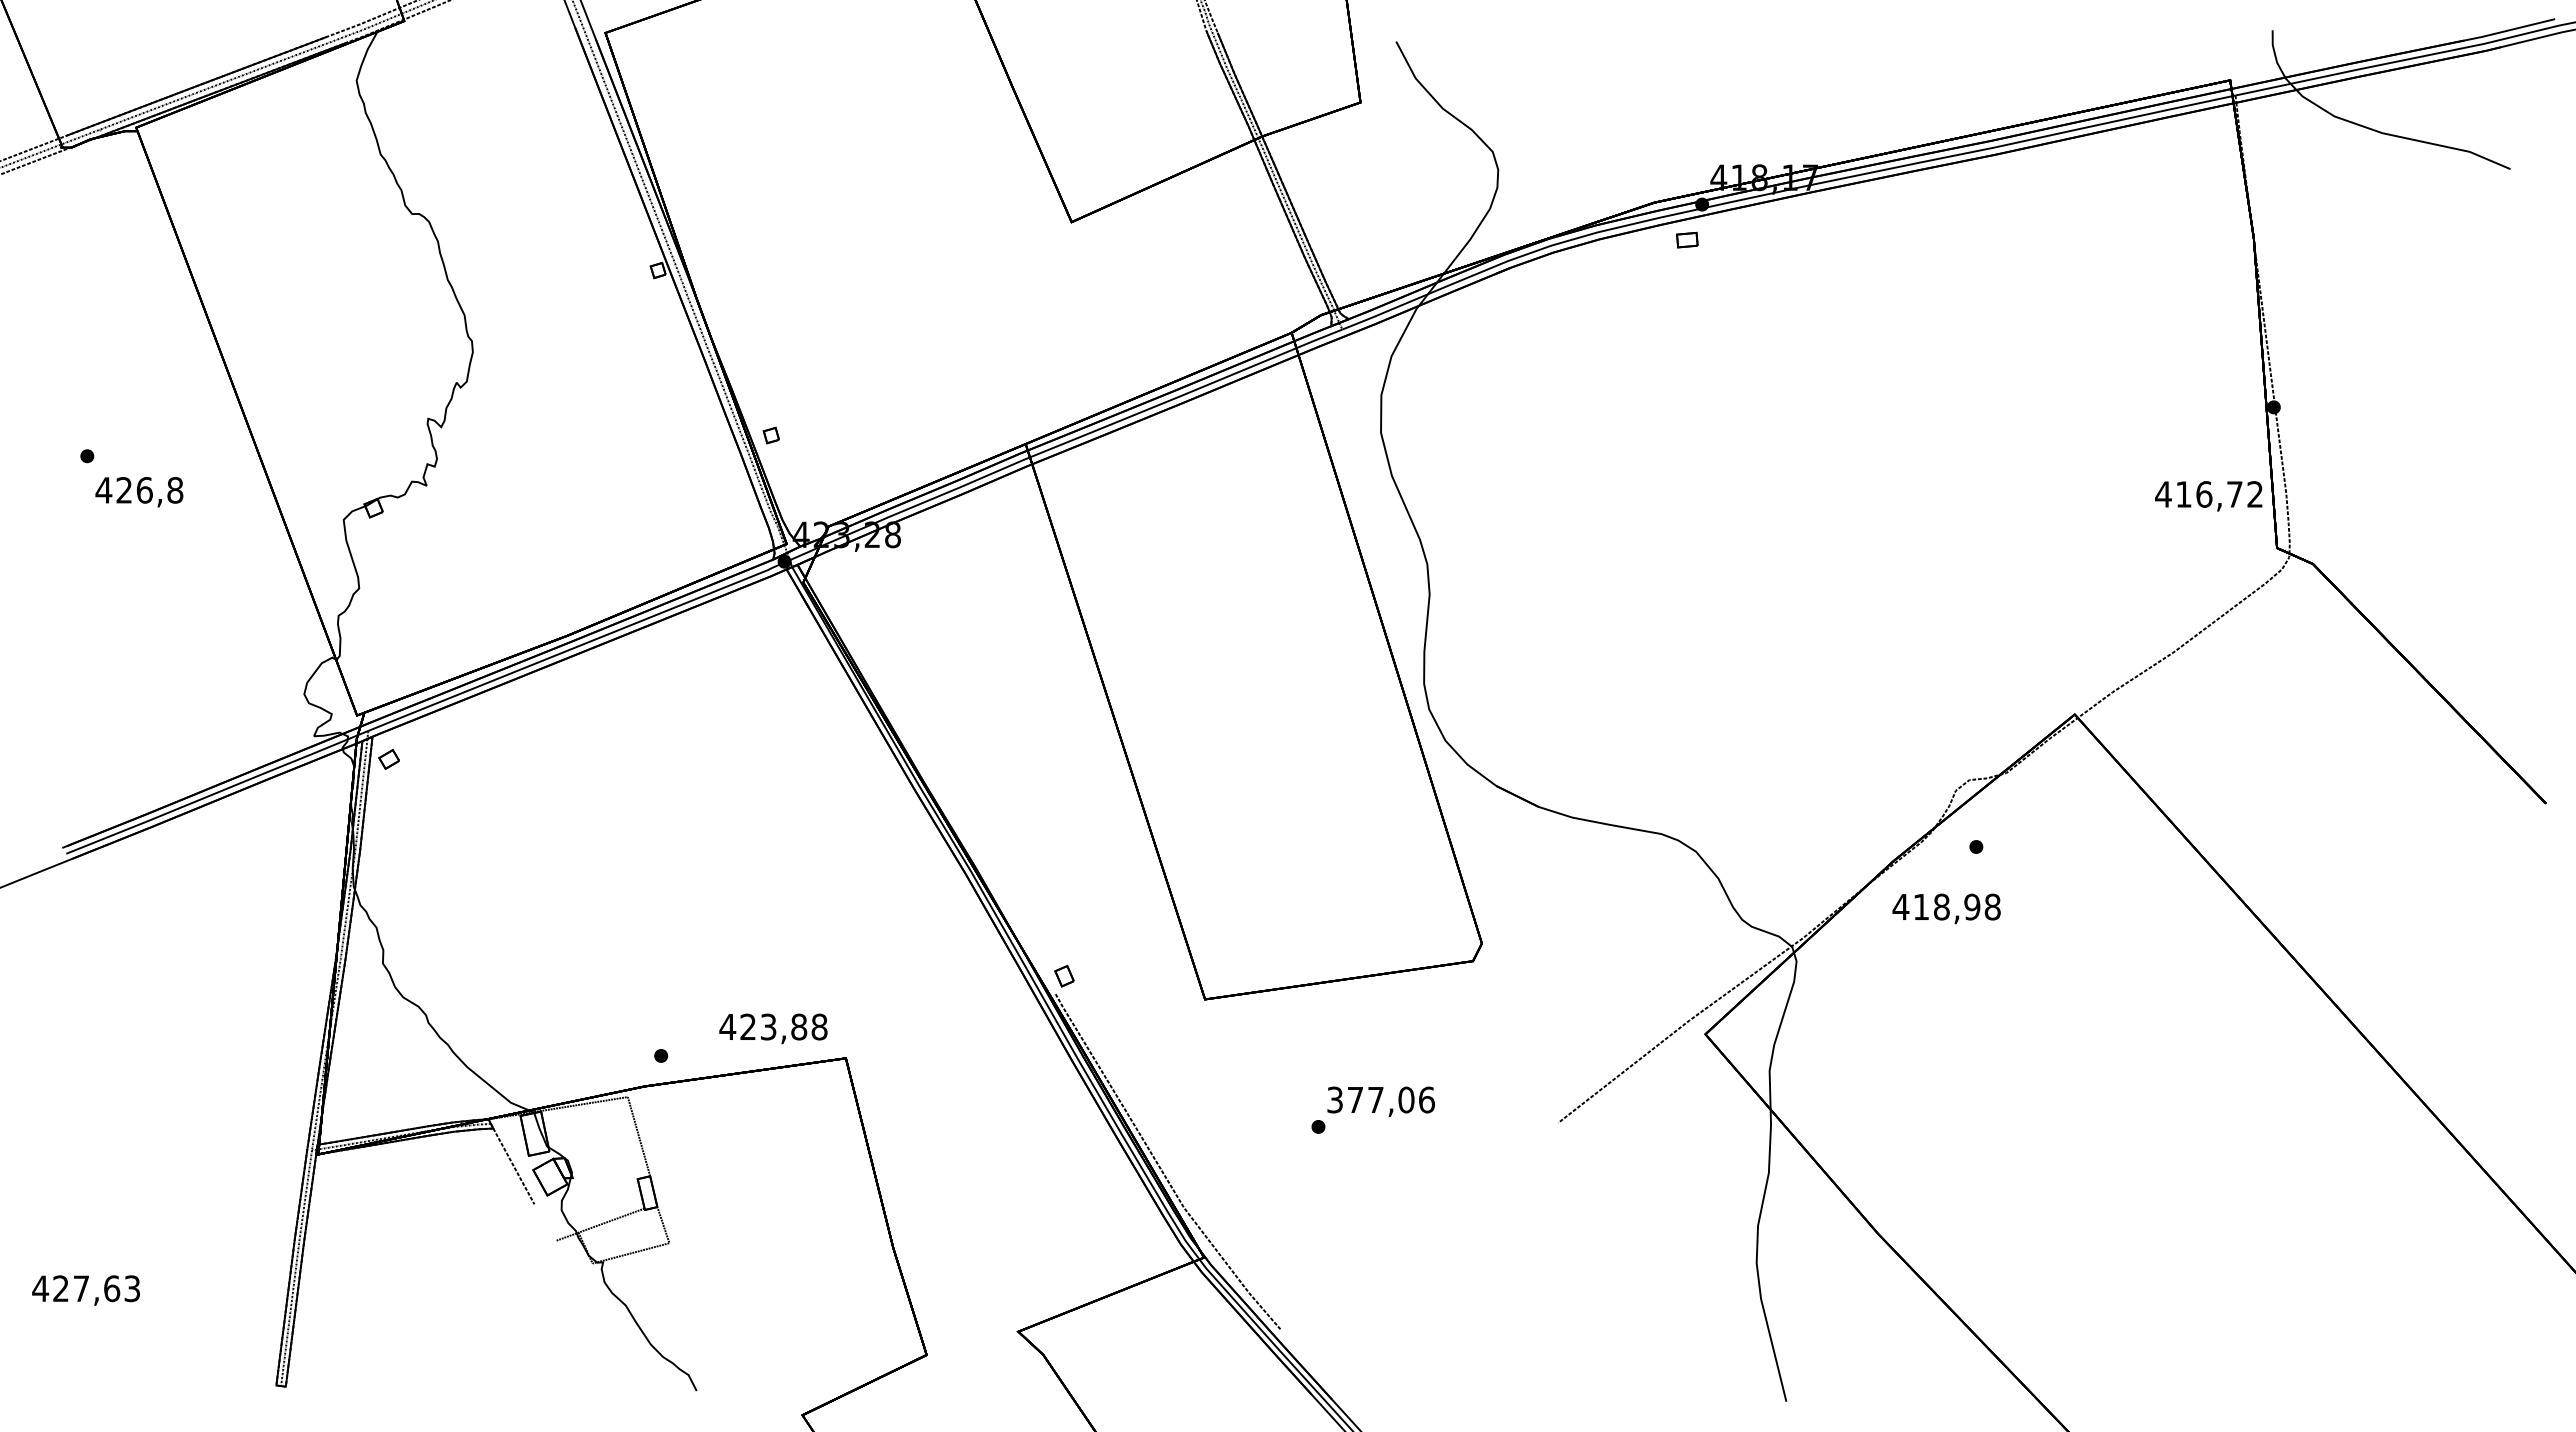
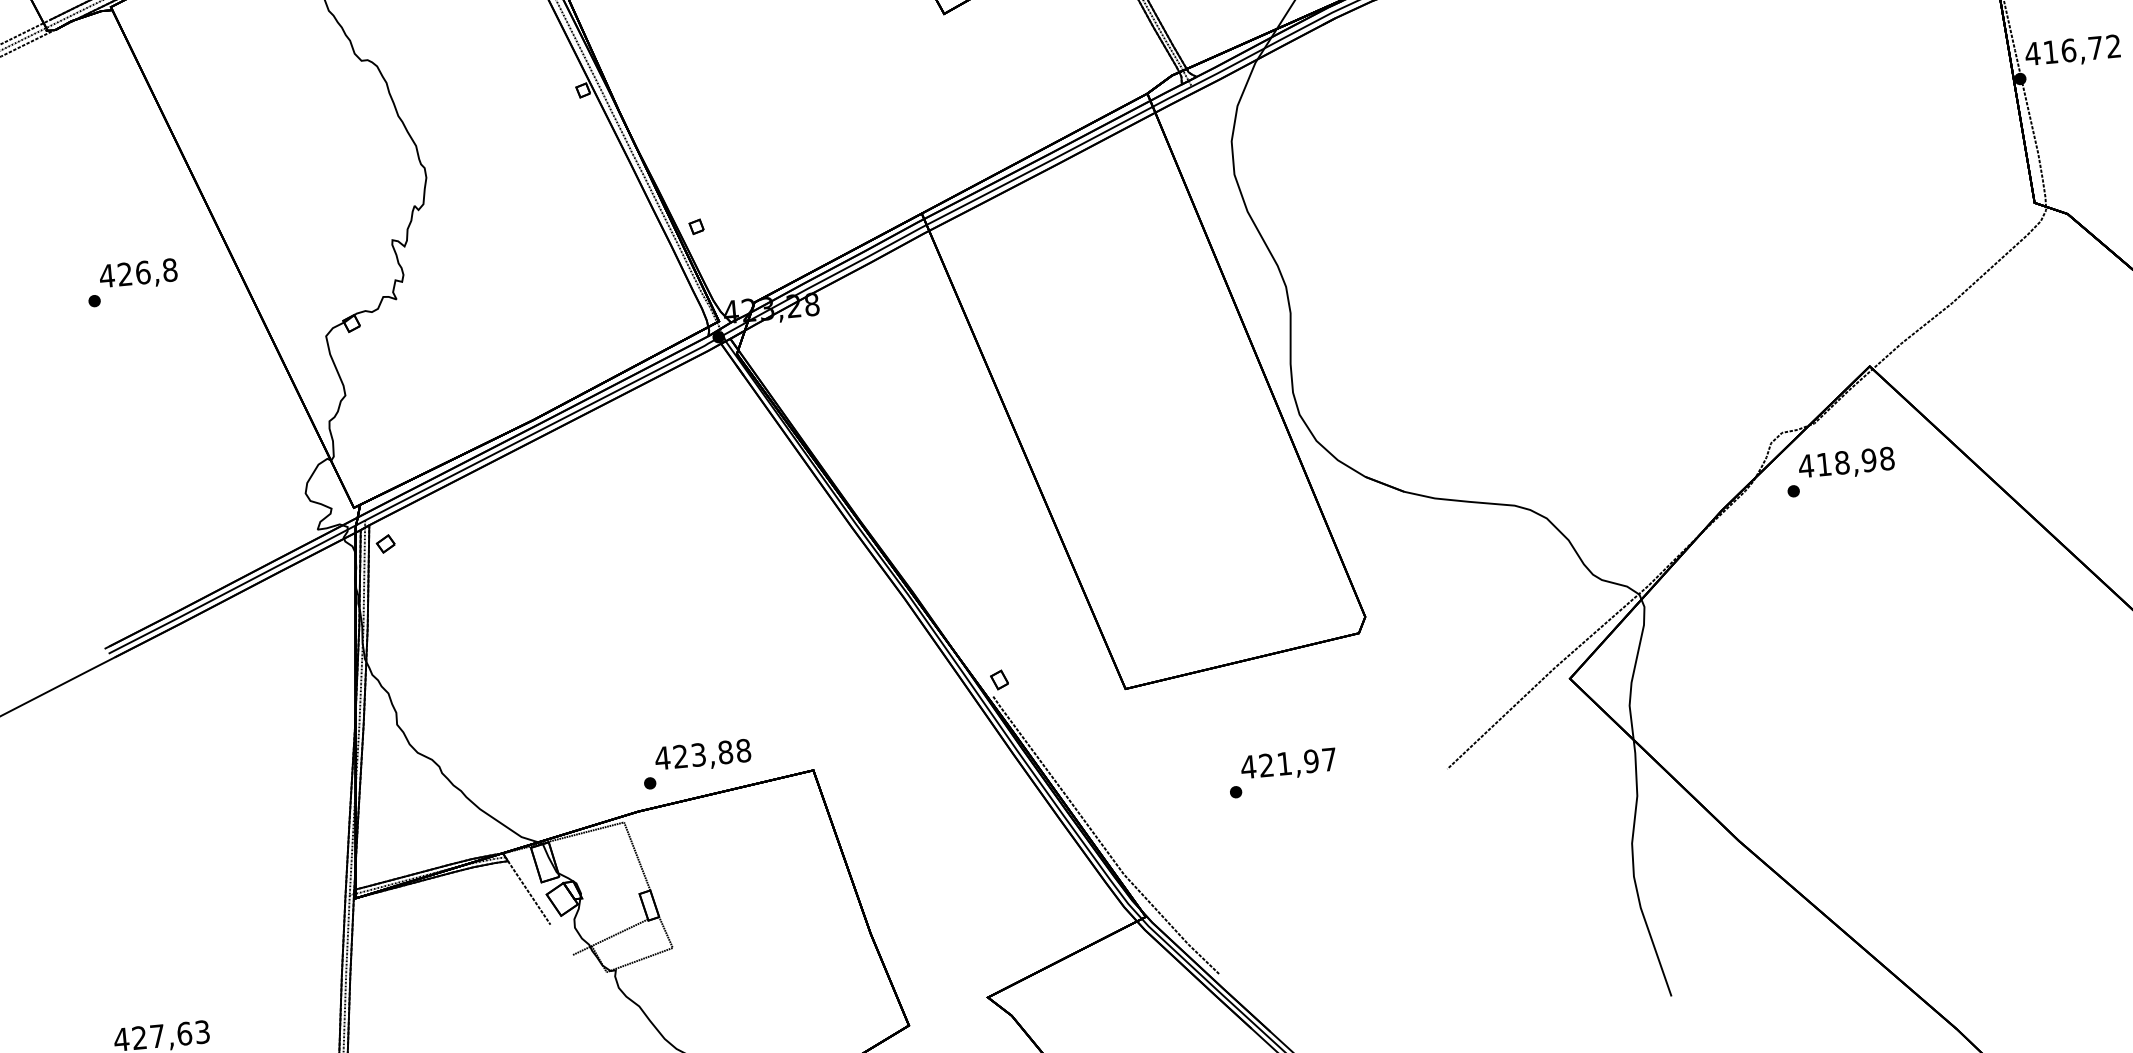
text: (139, 492) -> (138, 275), moved
text: (2208, 496) -> (2072, 51), moved
text: (1946, 908) -> (1846, 463), moved
text: (773, 1028) -> (703, 755), moved
text: (1380, 1099) -> (1288, 762), 377,06 -> 421,97

